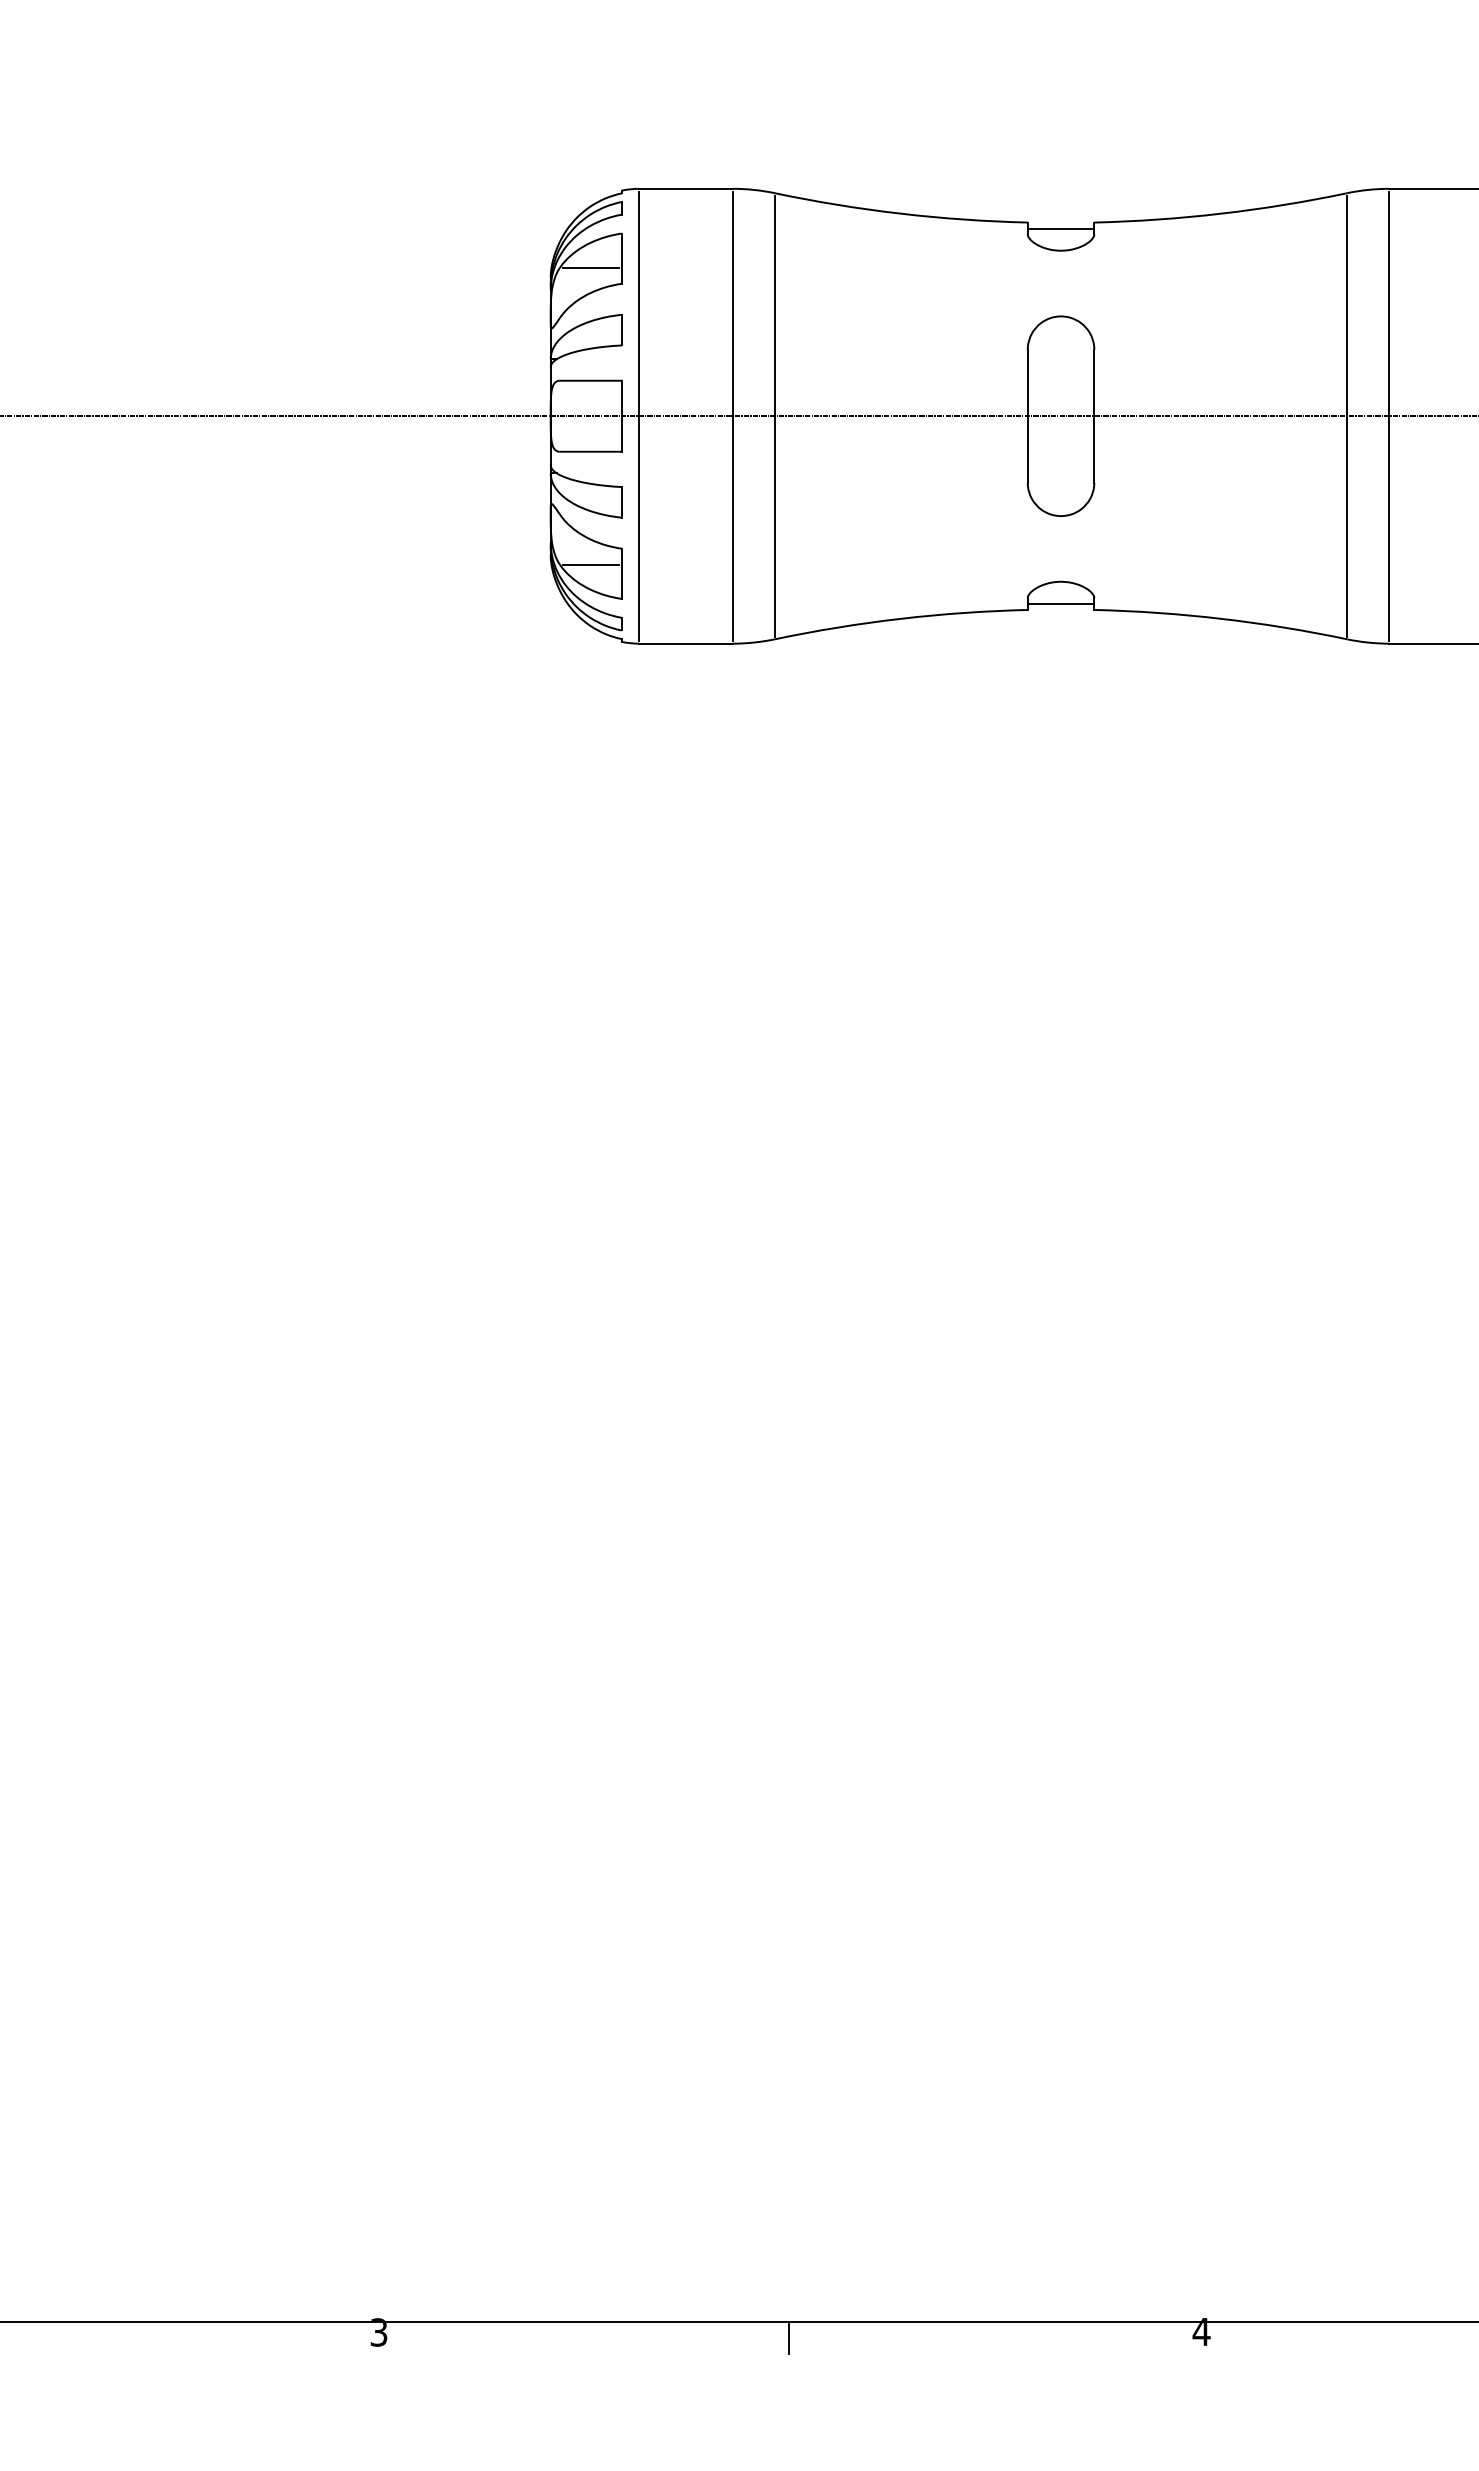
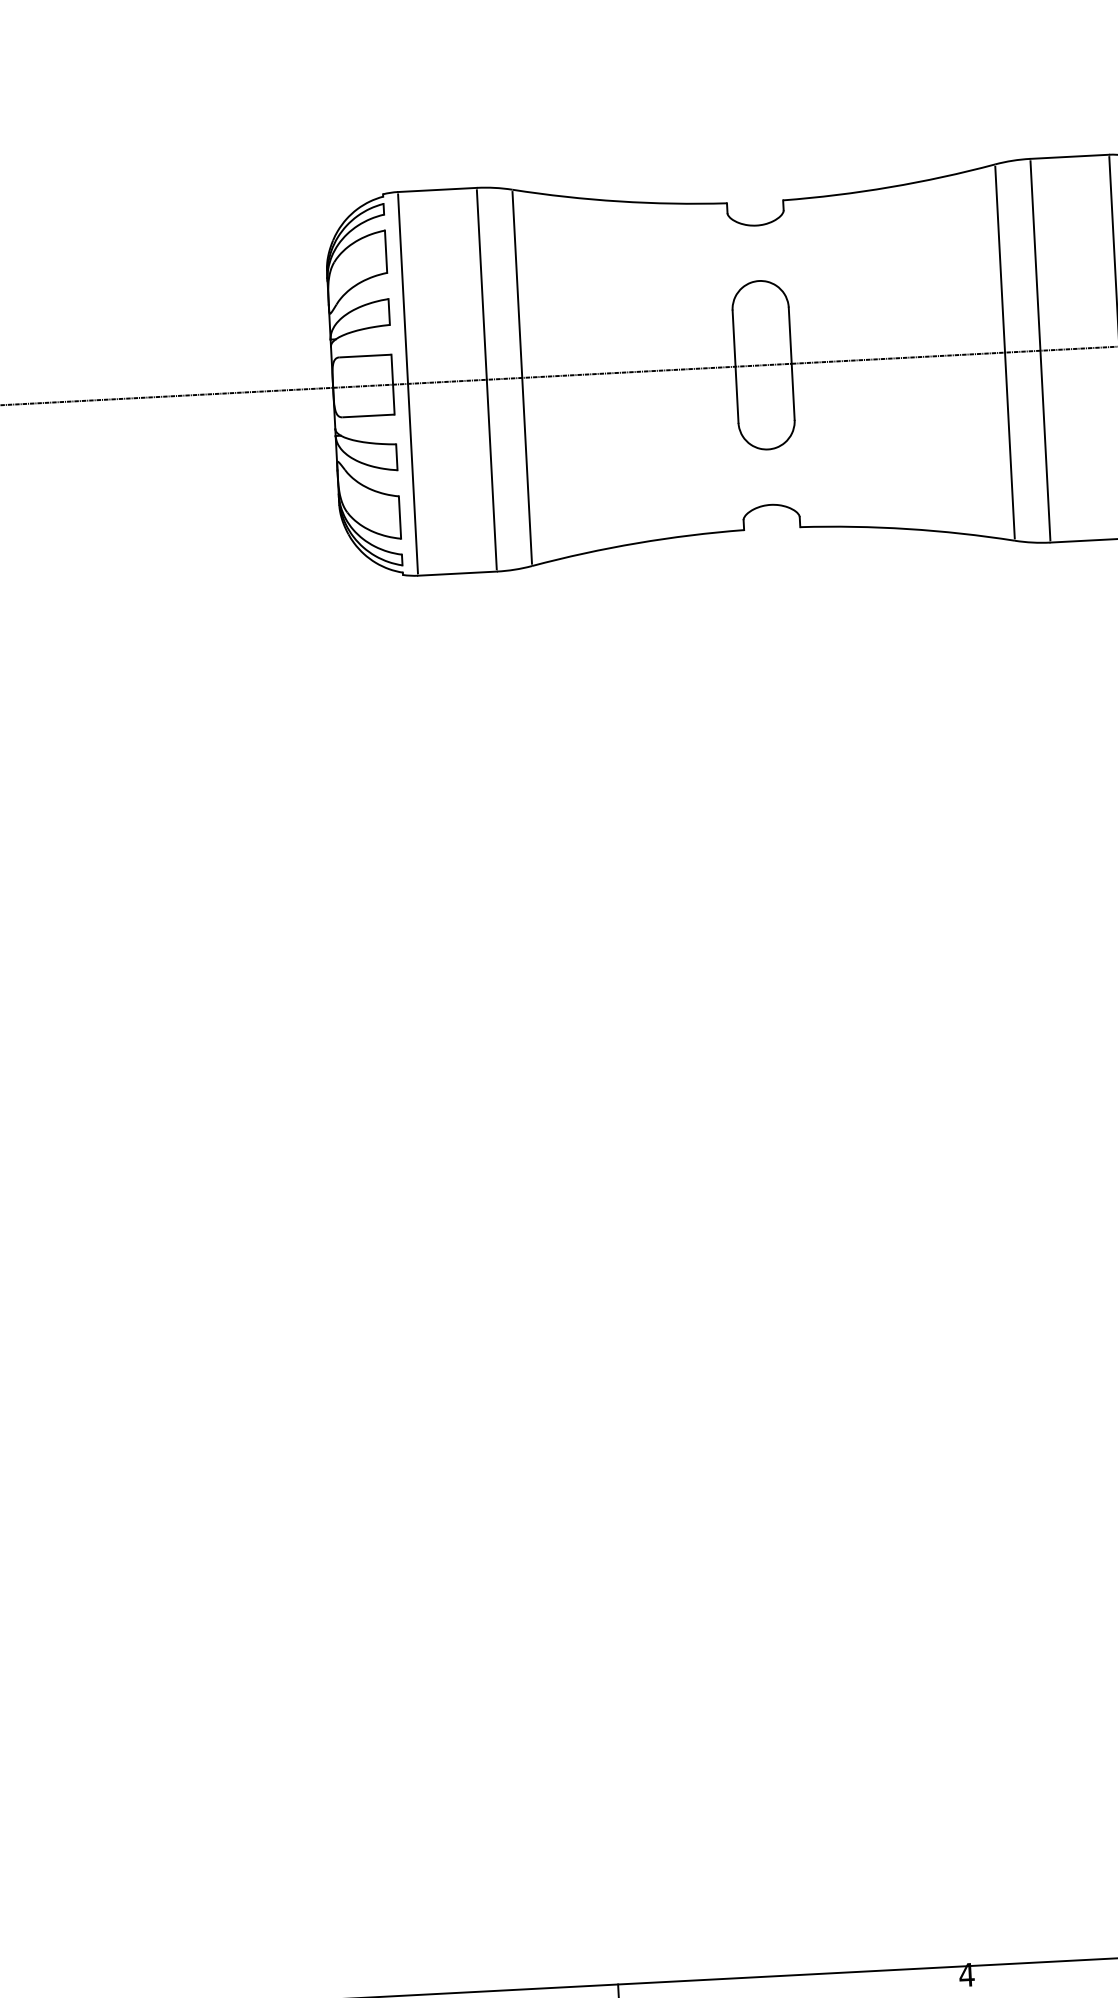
line: (1060, 228) -> (754, 206), removed
line: (590, 268) -> (360, 261), removed
line: (590, 564) -> (373, 511), removed
line: (1060, 603) -> (771, 523), removed

